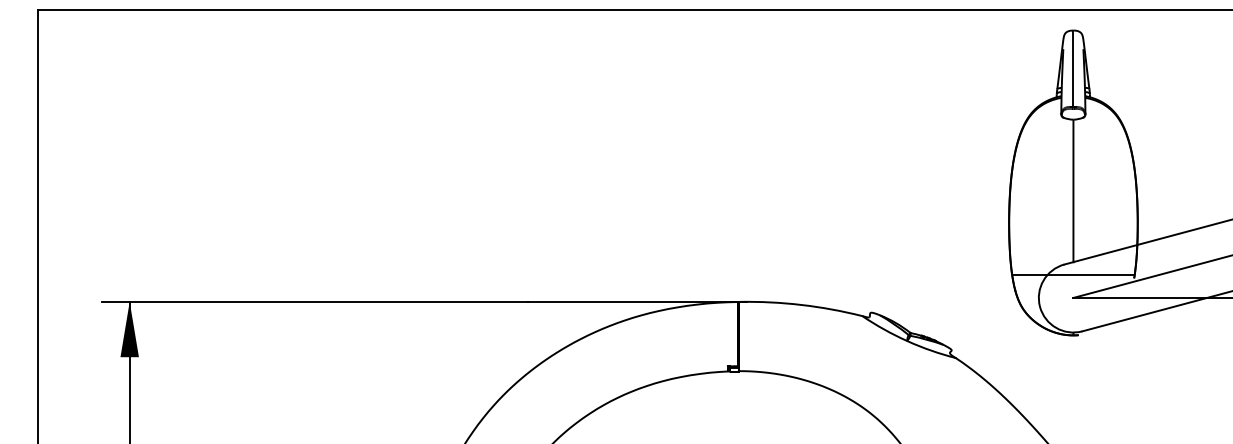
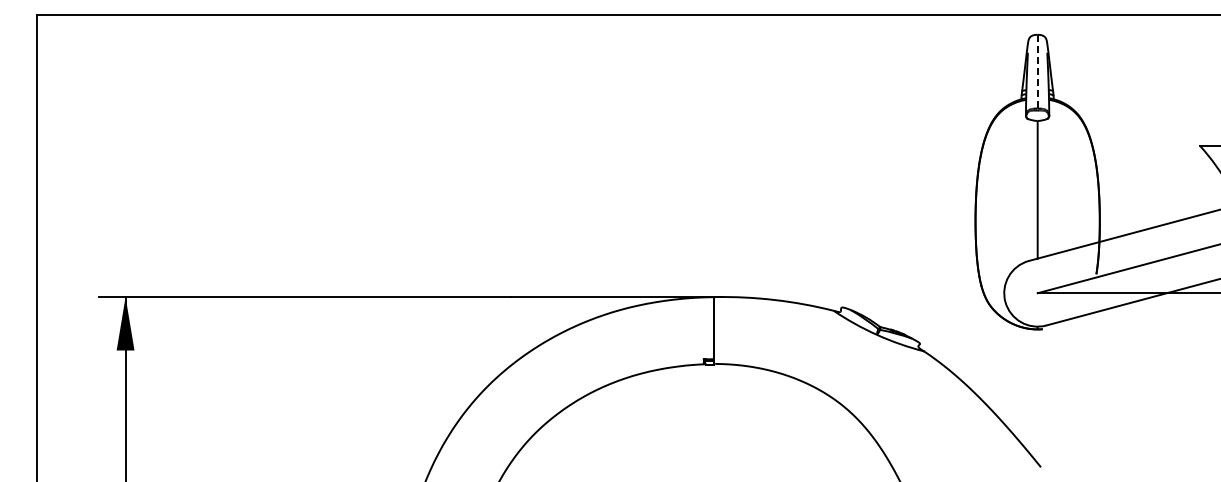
line: (1073, 68) -> (1037, 71), solid -> dashed
line: (1073, 275) -> (1037, 271), removed

